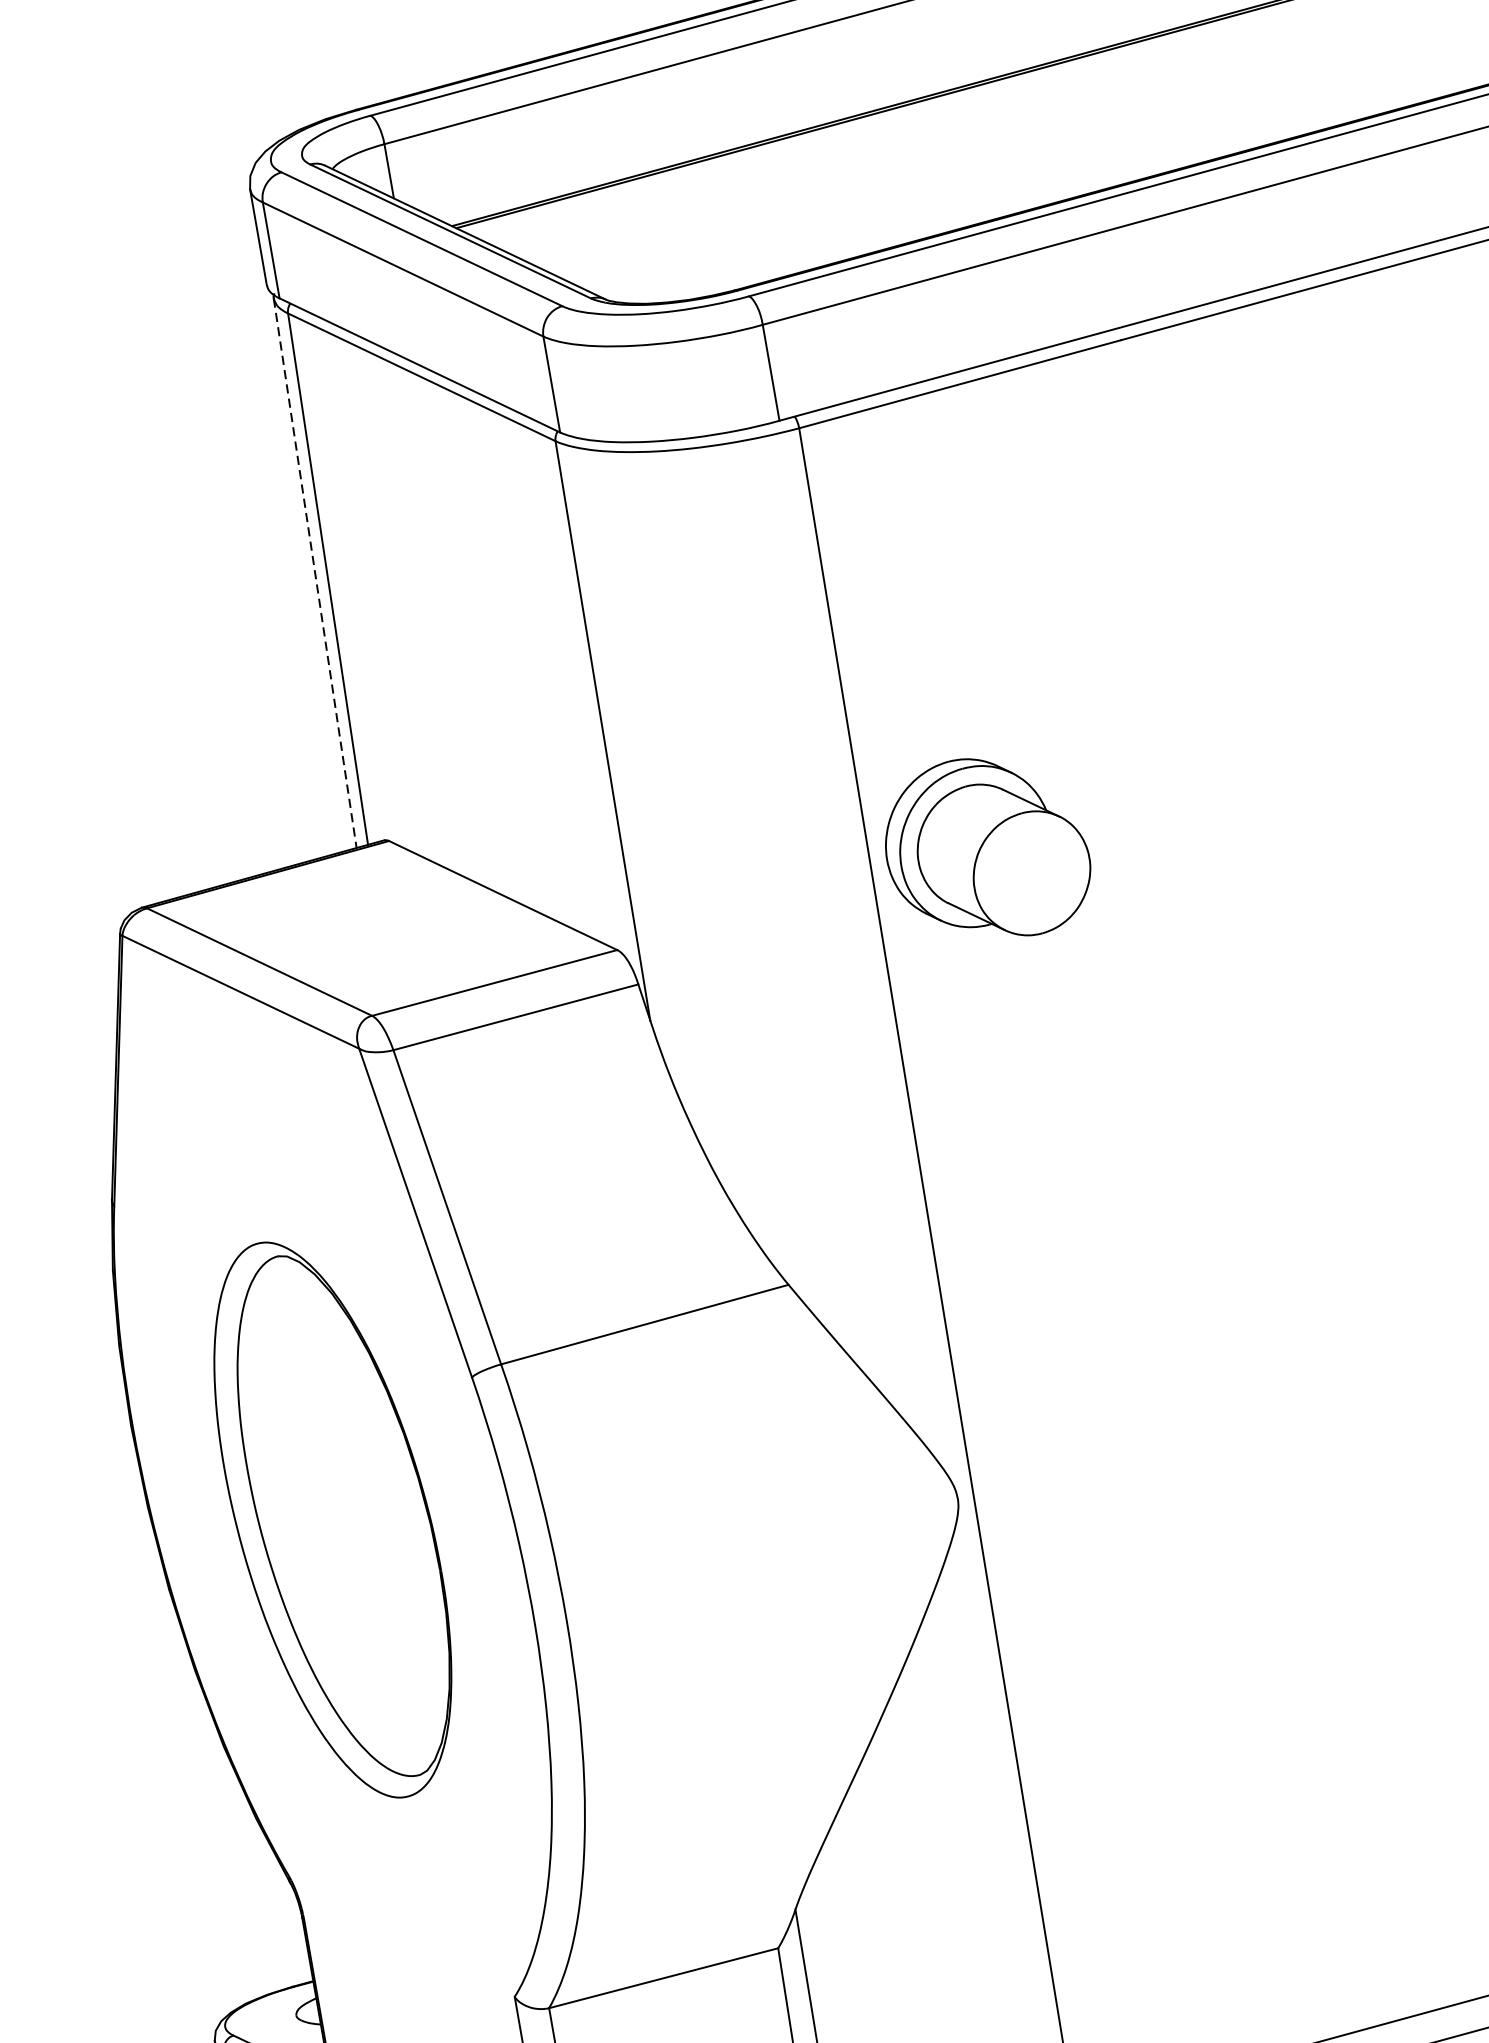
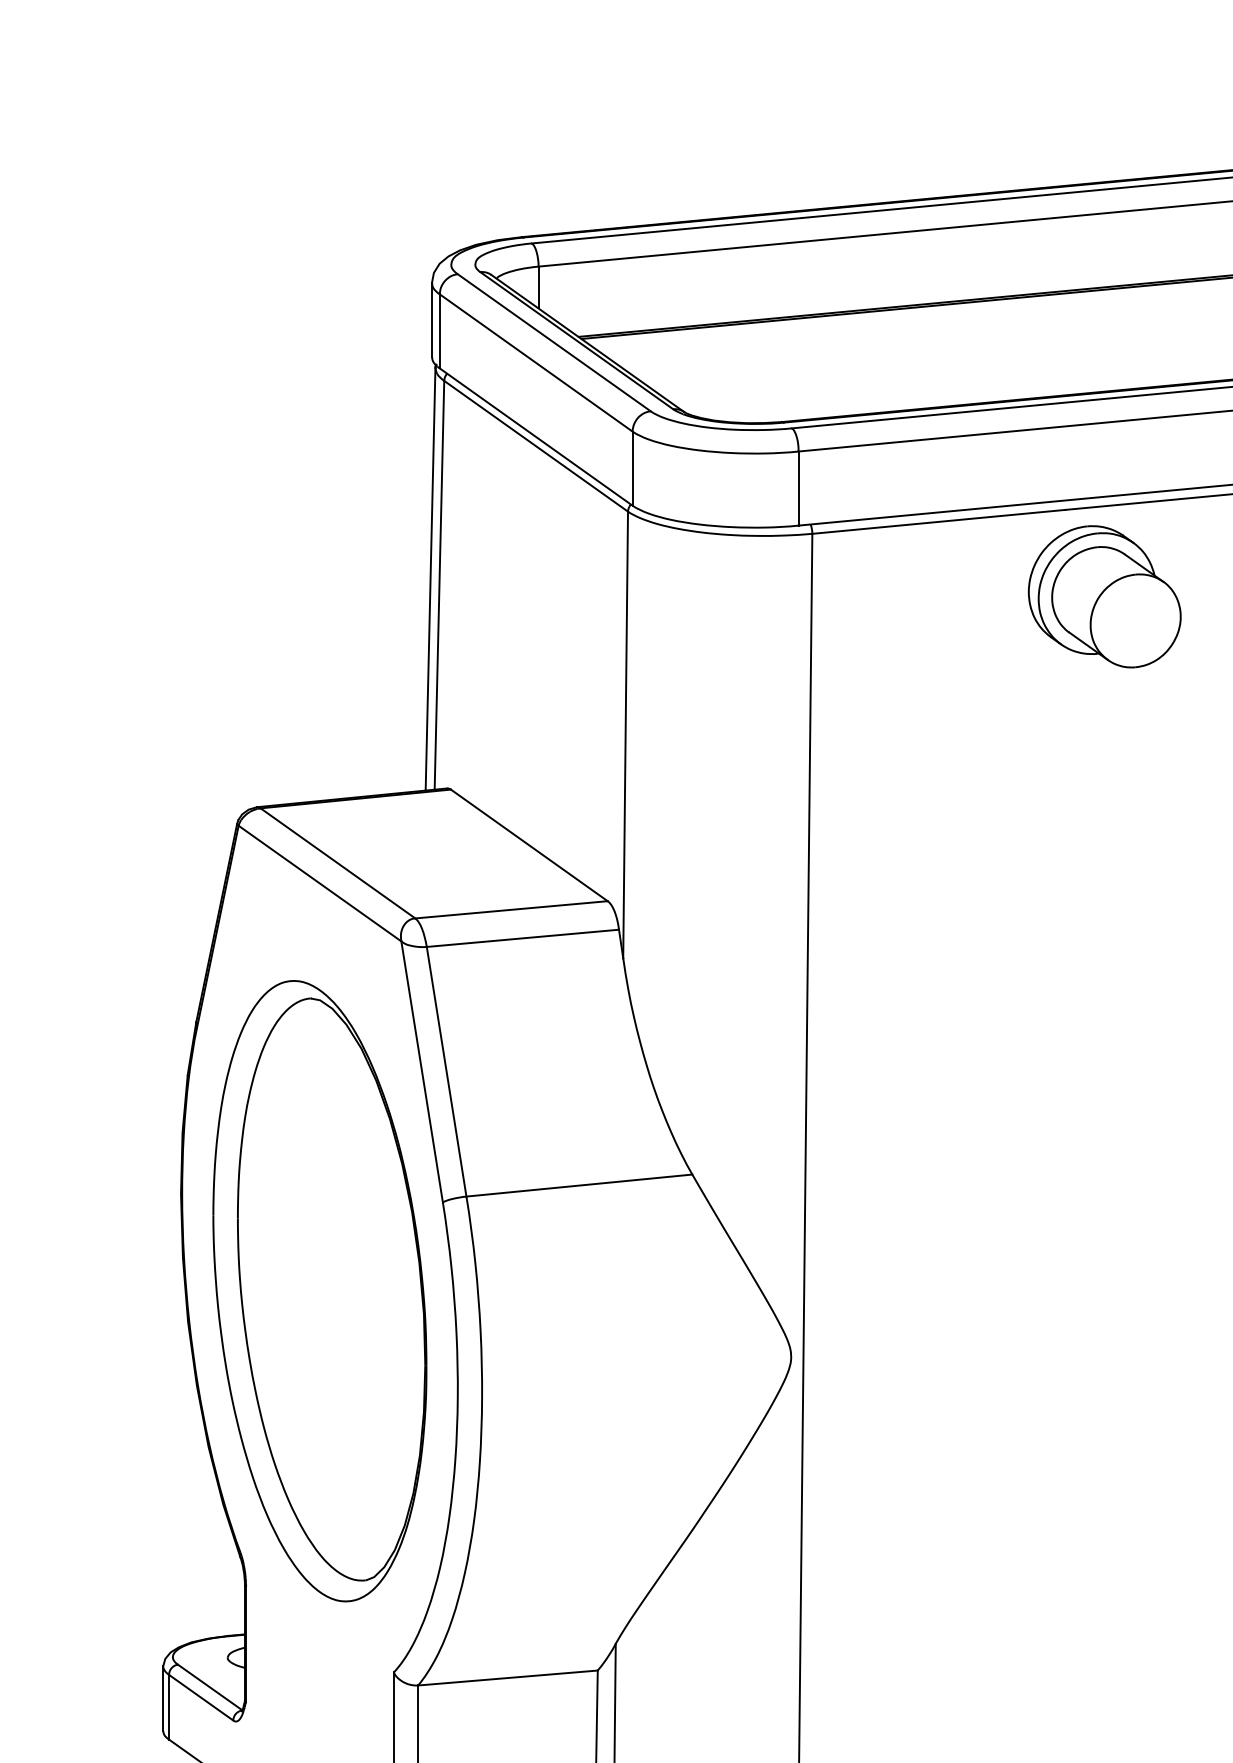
line: (315, 573) -> (430, 579), dashed -> solid
part: (986, 848) -> (1104, 596), moved
part: (332, 1520) -> (319, 1291), size x1.43

